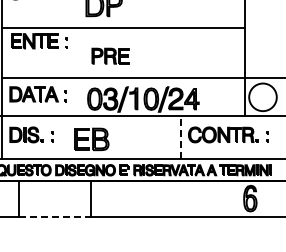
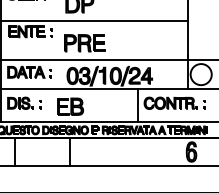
part: (110, 55) -> (84, 42), size x1.43
line: (180, 137) -> (138, 105), dashed -> solid
line: (55, 216) -> (42, 165), dashed -> solid

